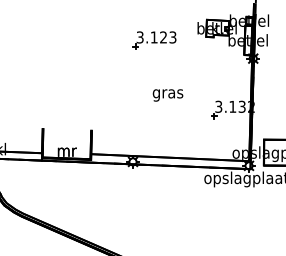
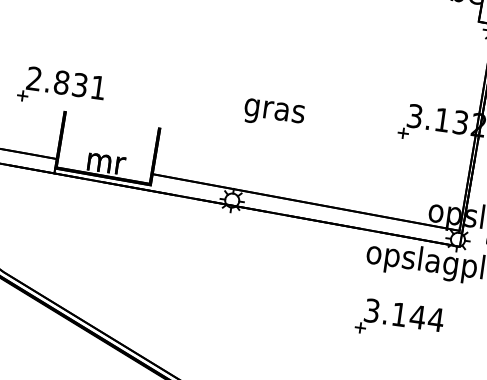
text: (167, 95) -> (273, 113), moved
part: (39, 117) -> (61, 88), added
part: (225, 210) -> (399, 320), added

